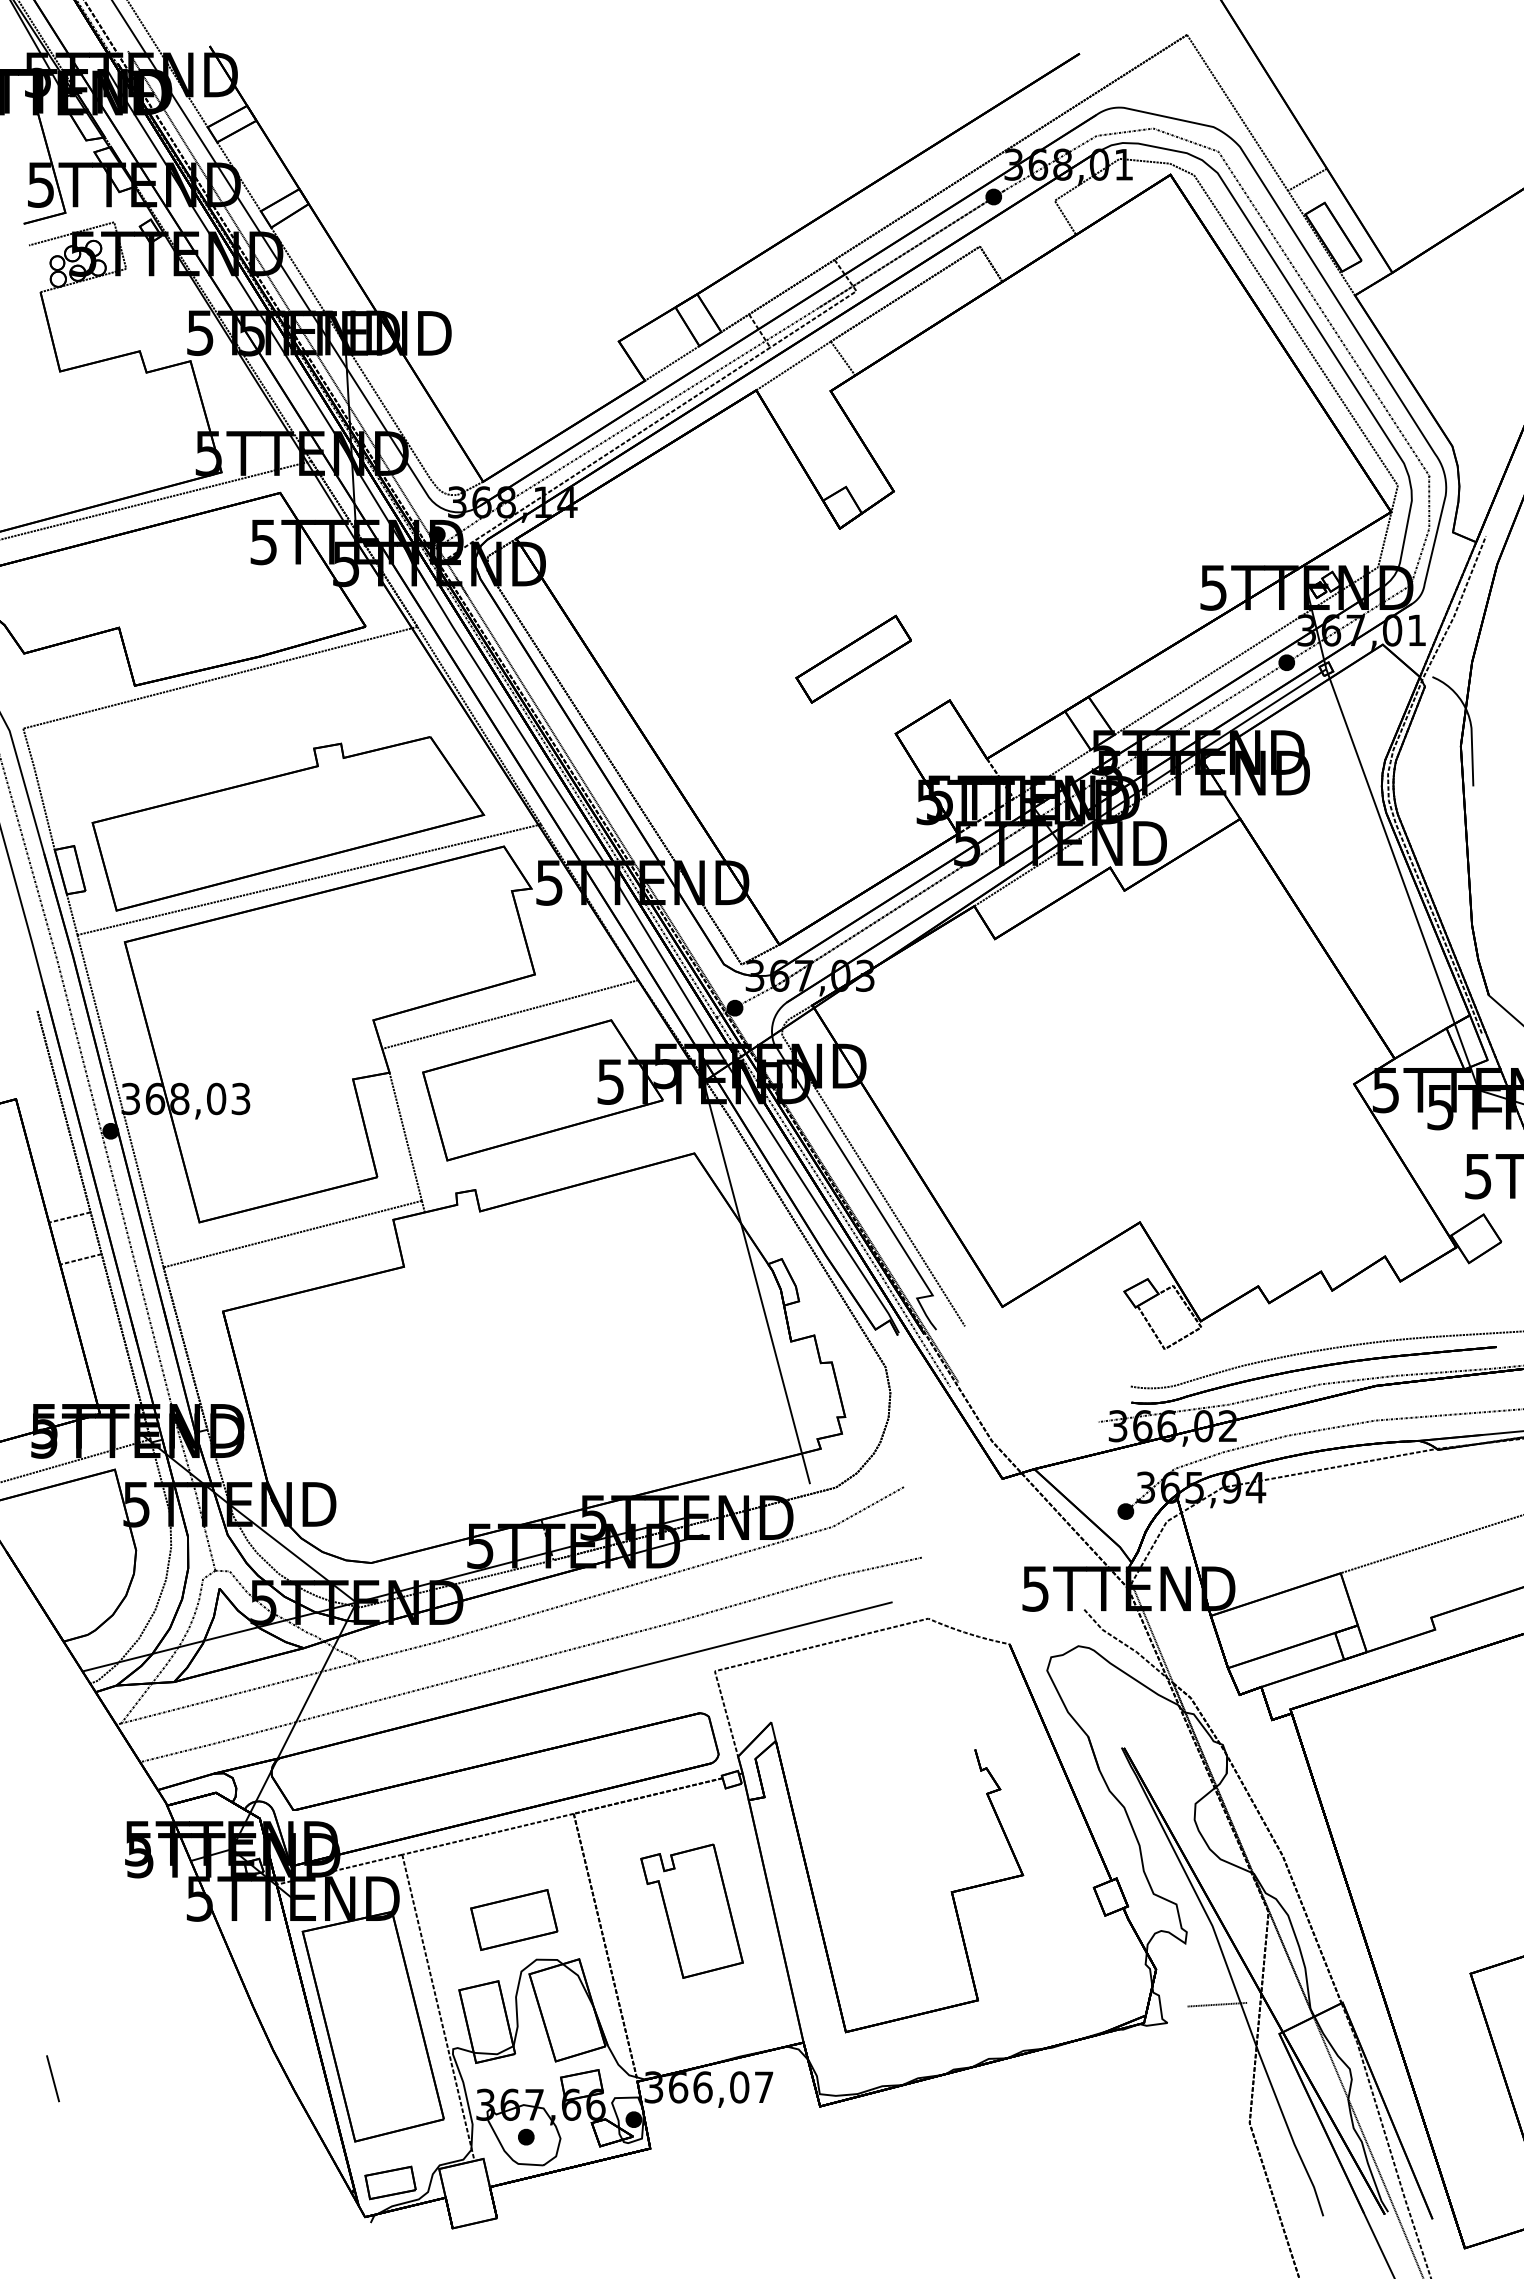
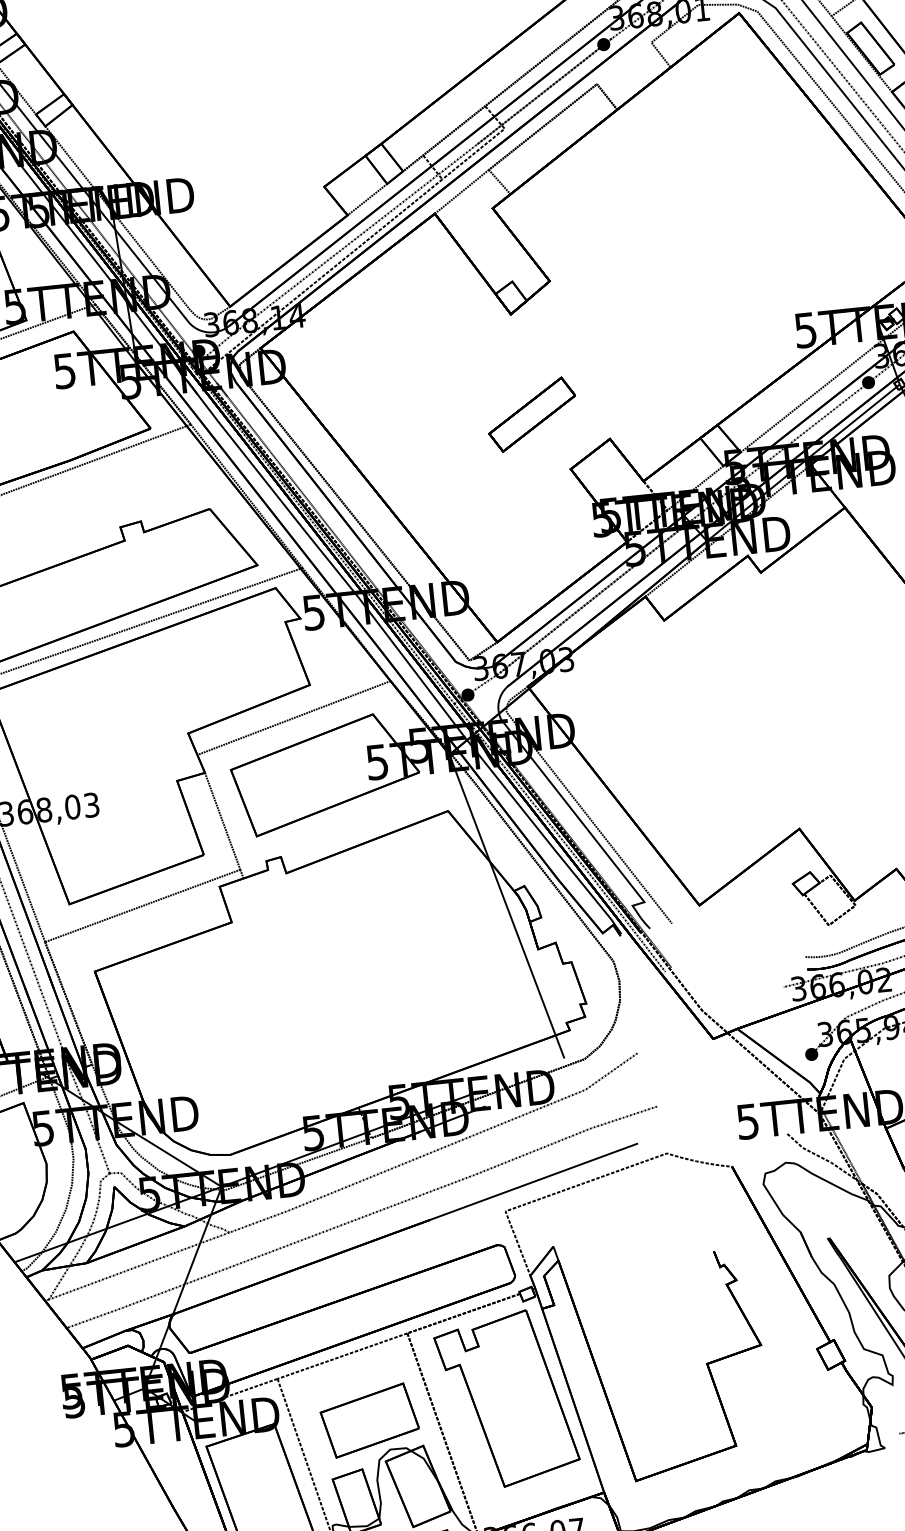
part: (691, 1911) -> (506, 1399), size x1.67
part: (513, 1919) -> (369, 1420), size x1.43

